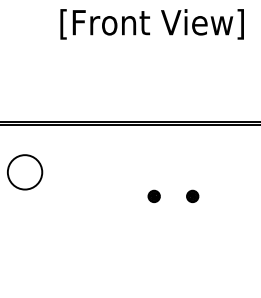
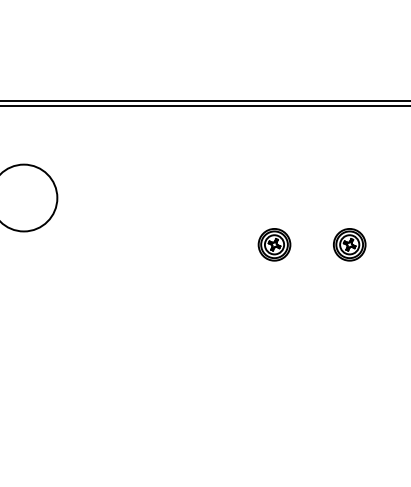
part: (154, 196) -> (275, 244), size x1.43
part: (192, 196) -> (349, 244), size x1.43

